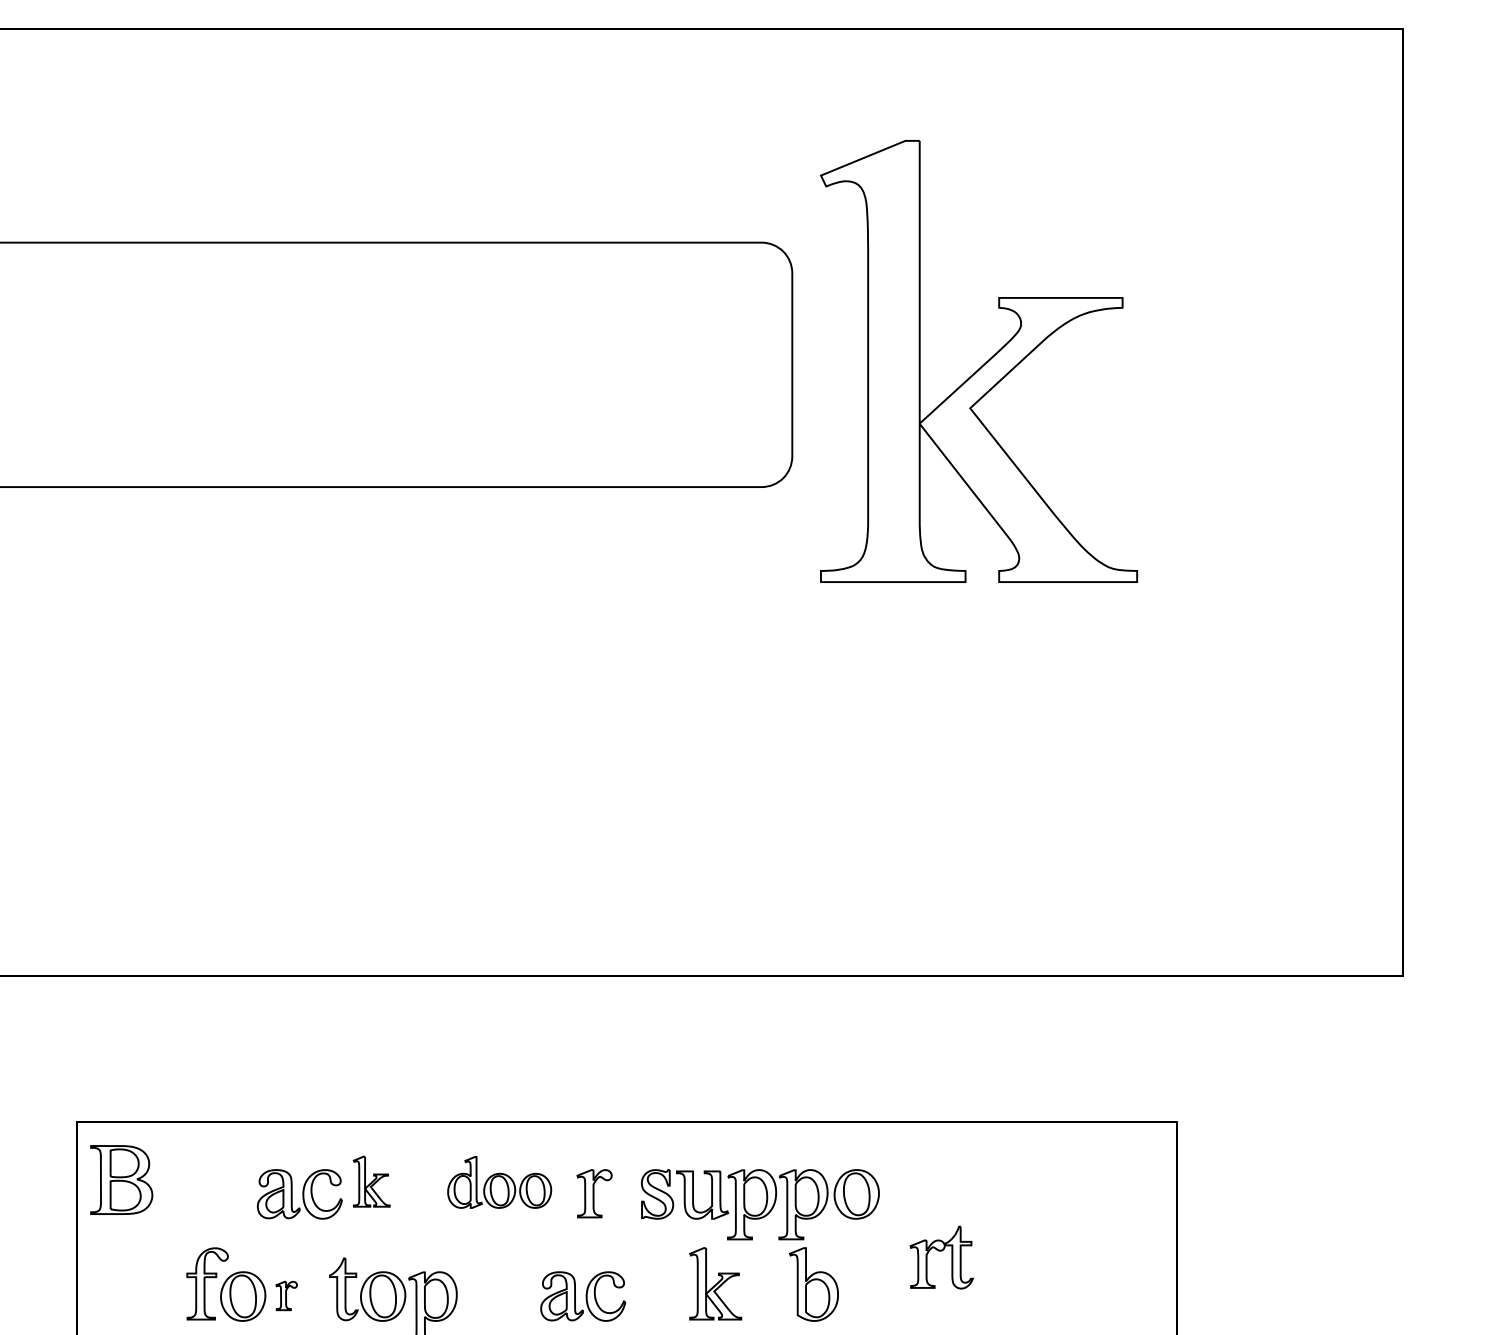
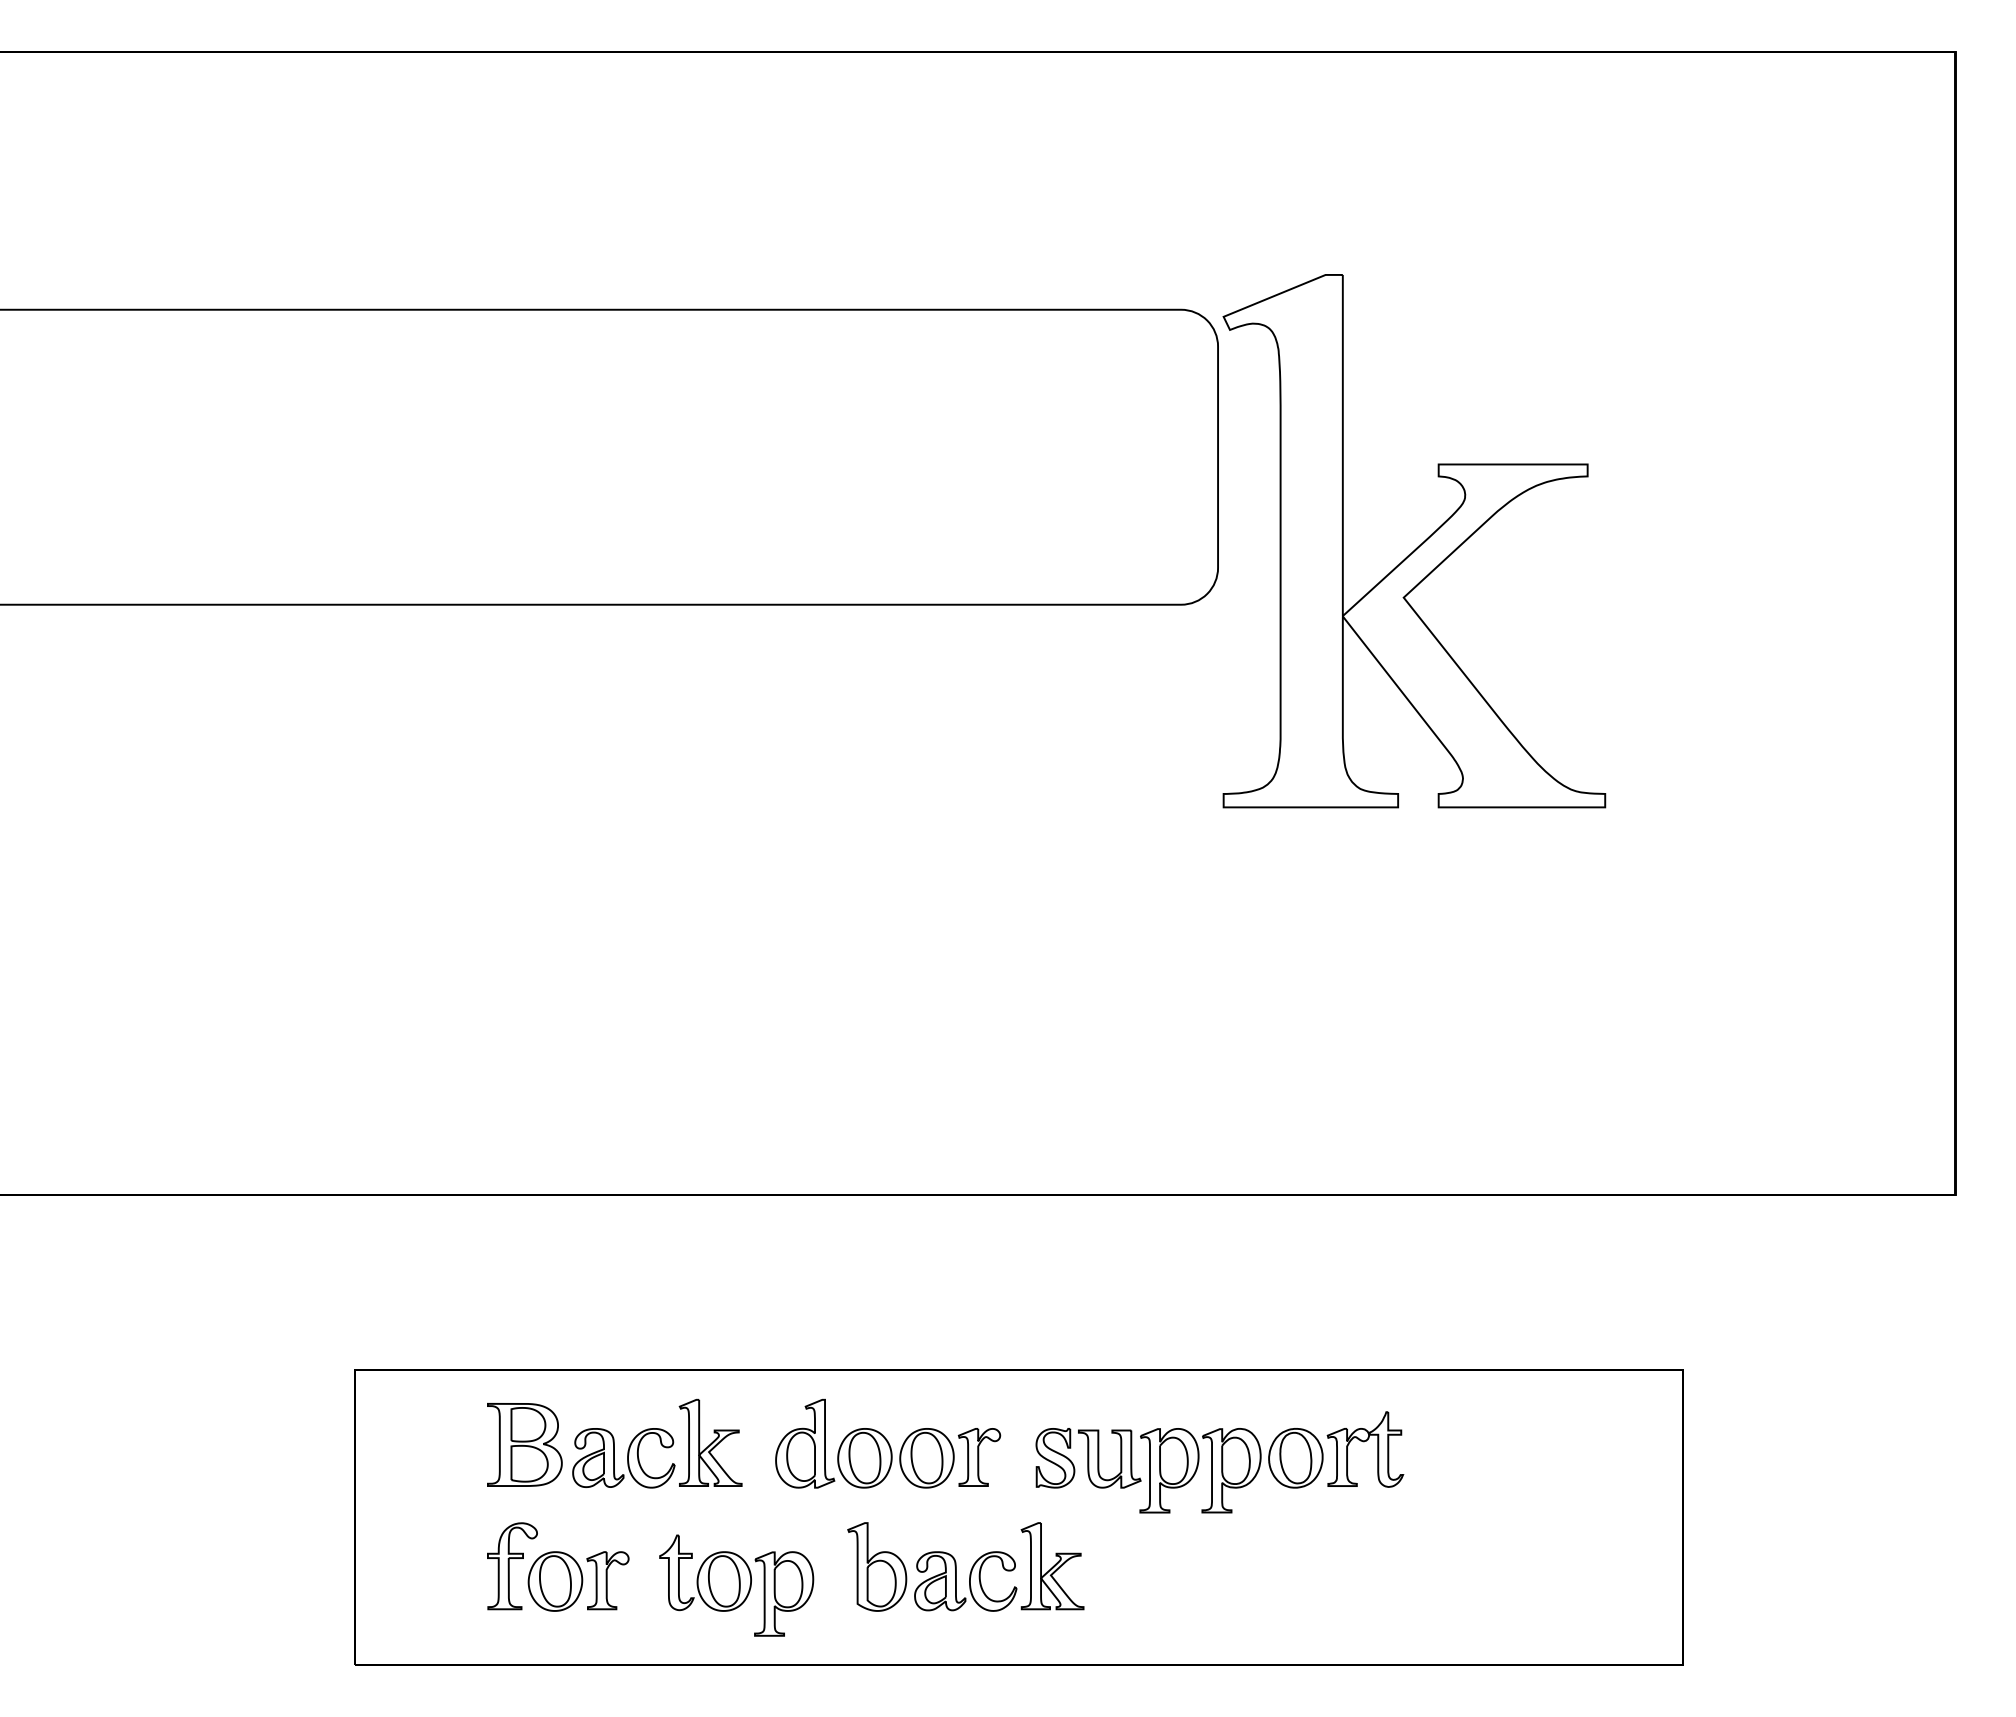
part: (979, 361) -> (1414, 541), moved
part: (121, 1179) -> (524, 1444), moved
part: (371, 1181) -> (710, 1442), size x1.43
part: (499, 1182) -> (864, 1443), size x1.43
part: (940, 1251) -> (1364, 1442), moved
part: (715, 1284) -> (1052, 1566), moved
part: (814, 1284) -> (877, 1566), moved
part: (286, 1295) -> (607, 1580), size x1.67

